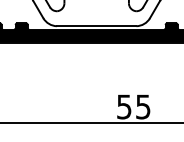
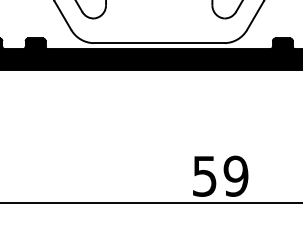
text: (142, 106) -> (234, 175), 55 -> 59

